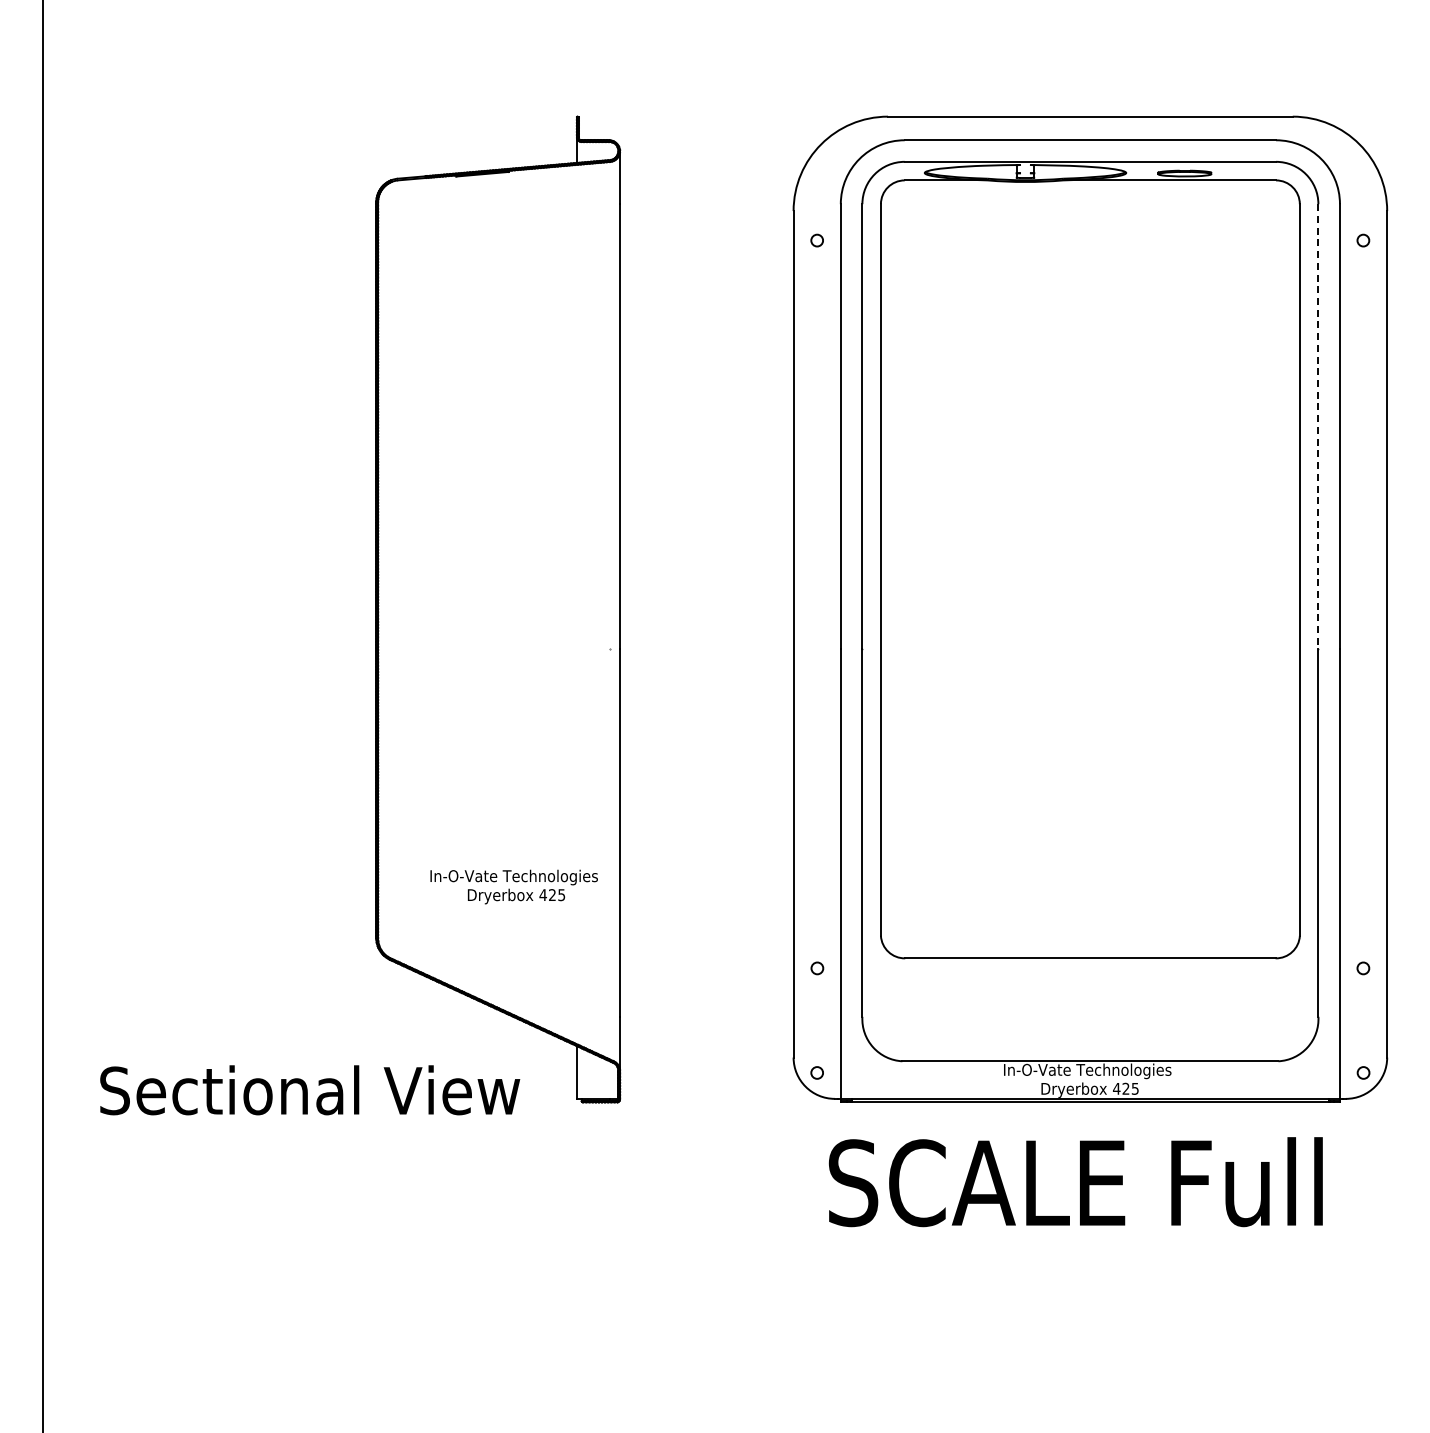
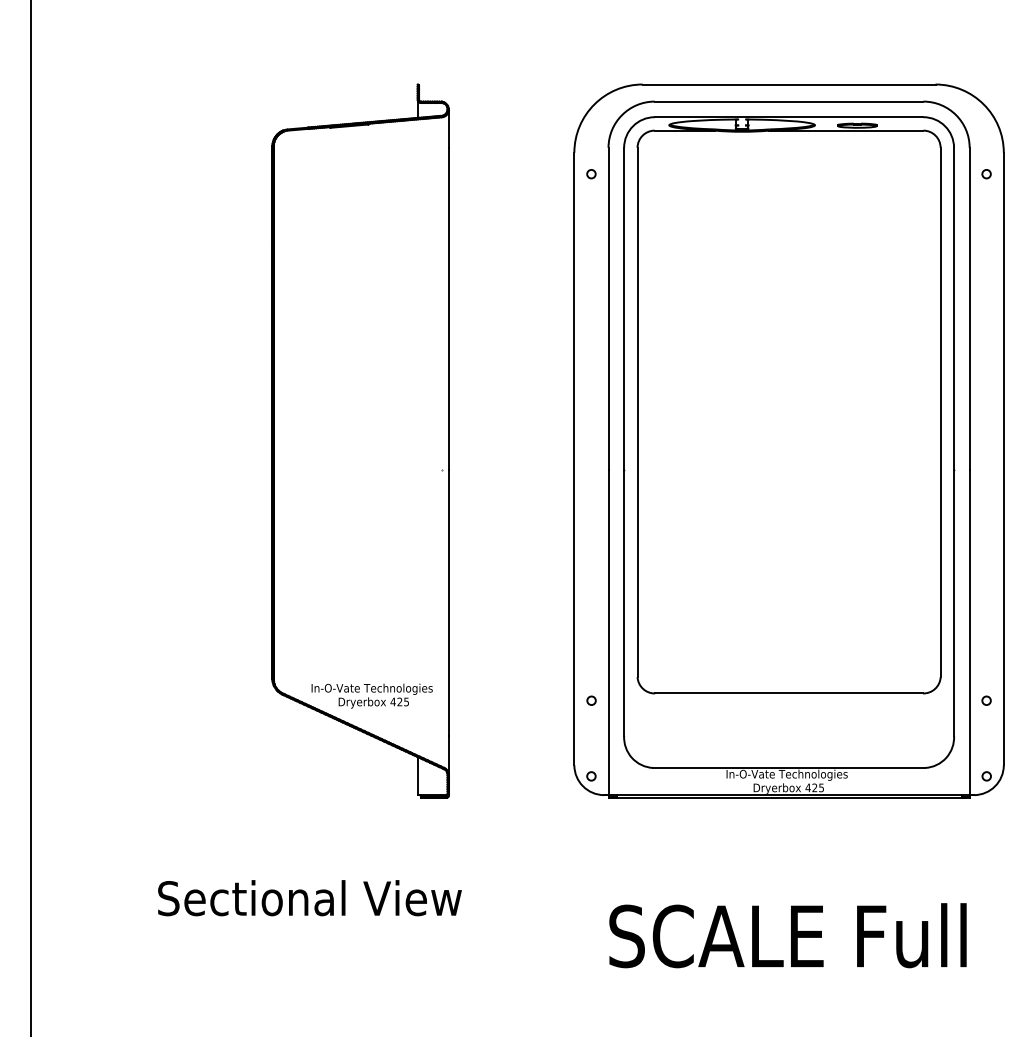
line: (1318, 426) -> (954, 308), dashed -> solid
text: (513, 886) -> (371, 695), moved
text: (310, 1090) -> (310, 898), moved
text: (1075, 1182) -> (787, 935), moved

